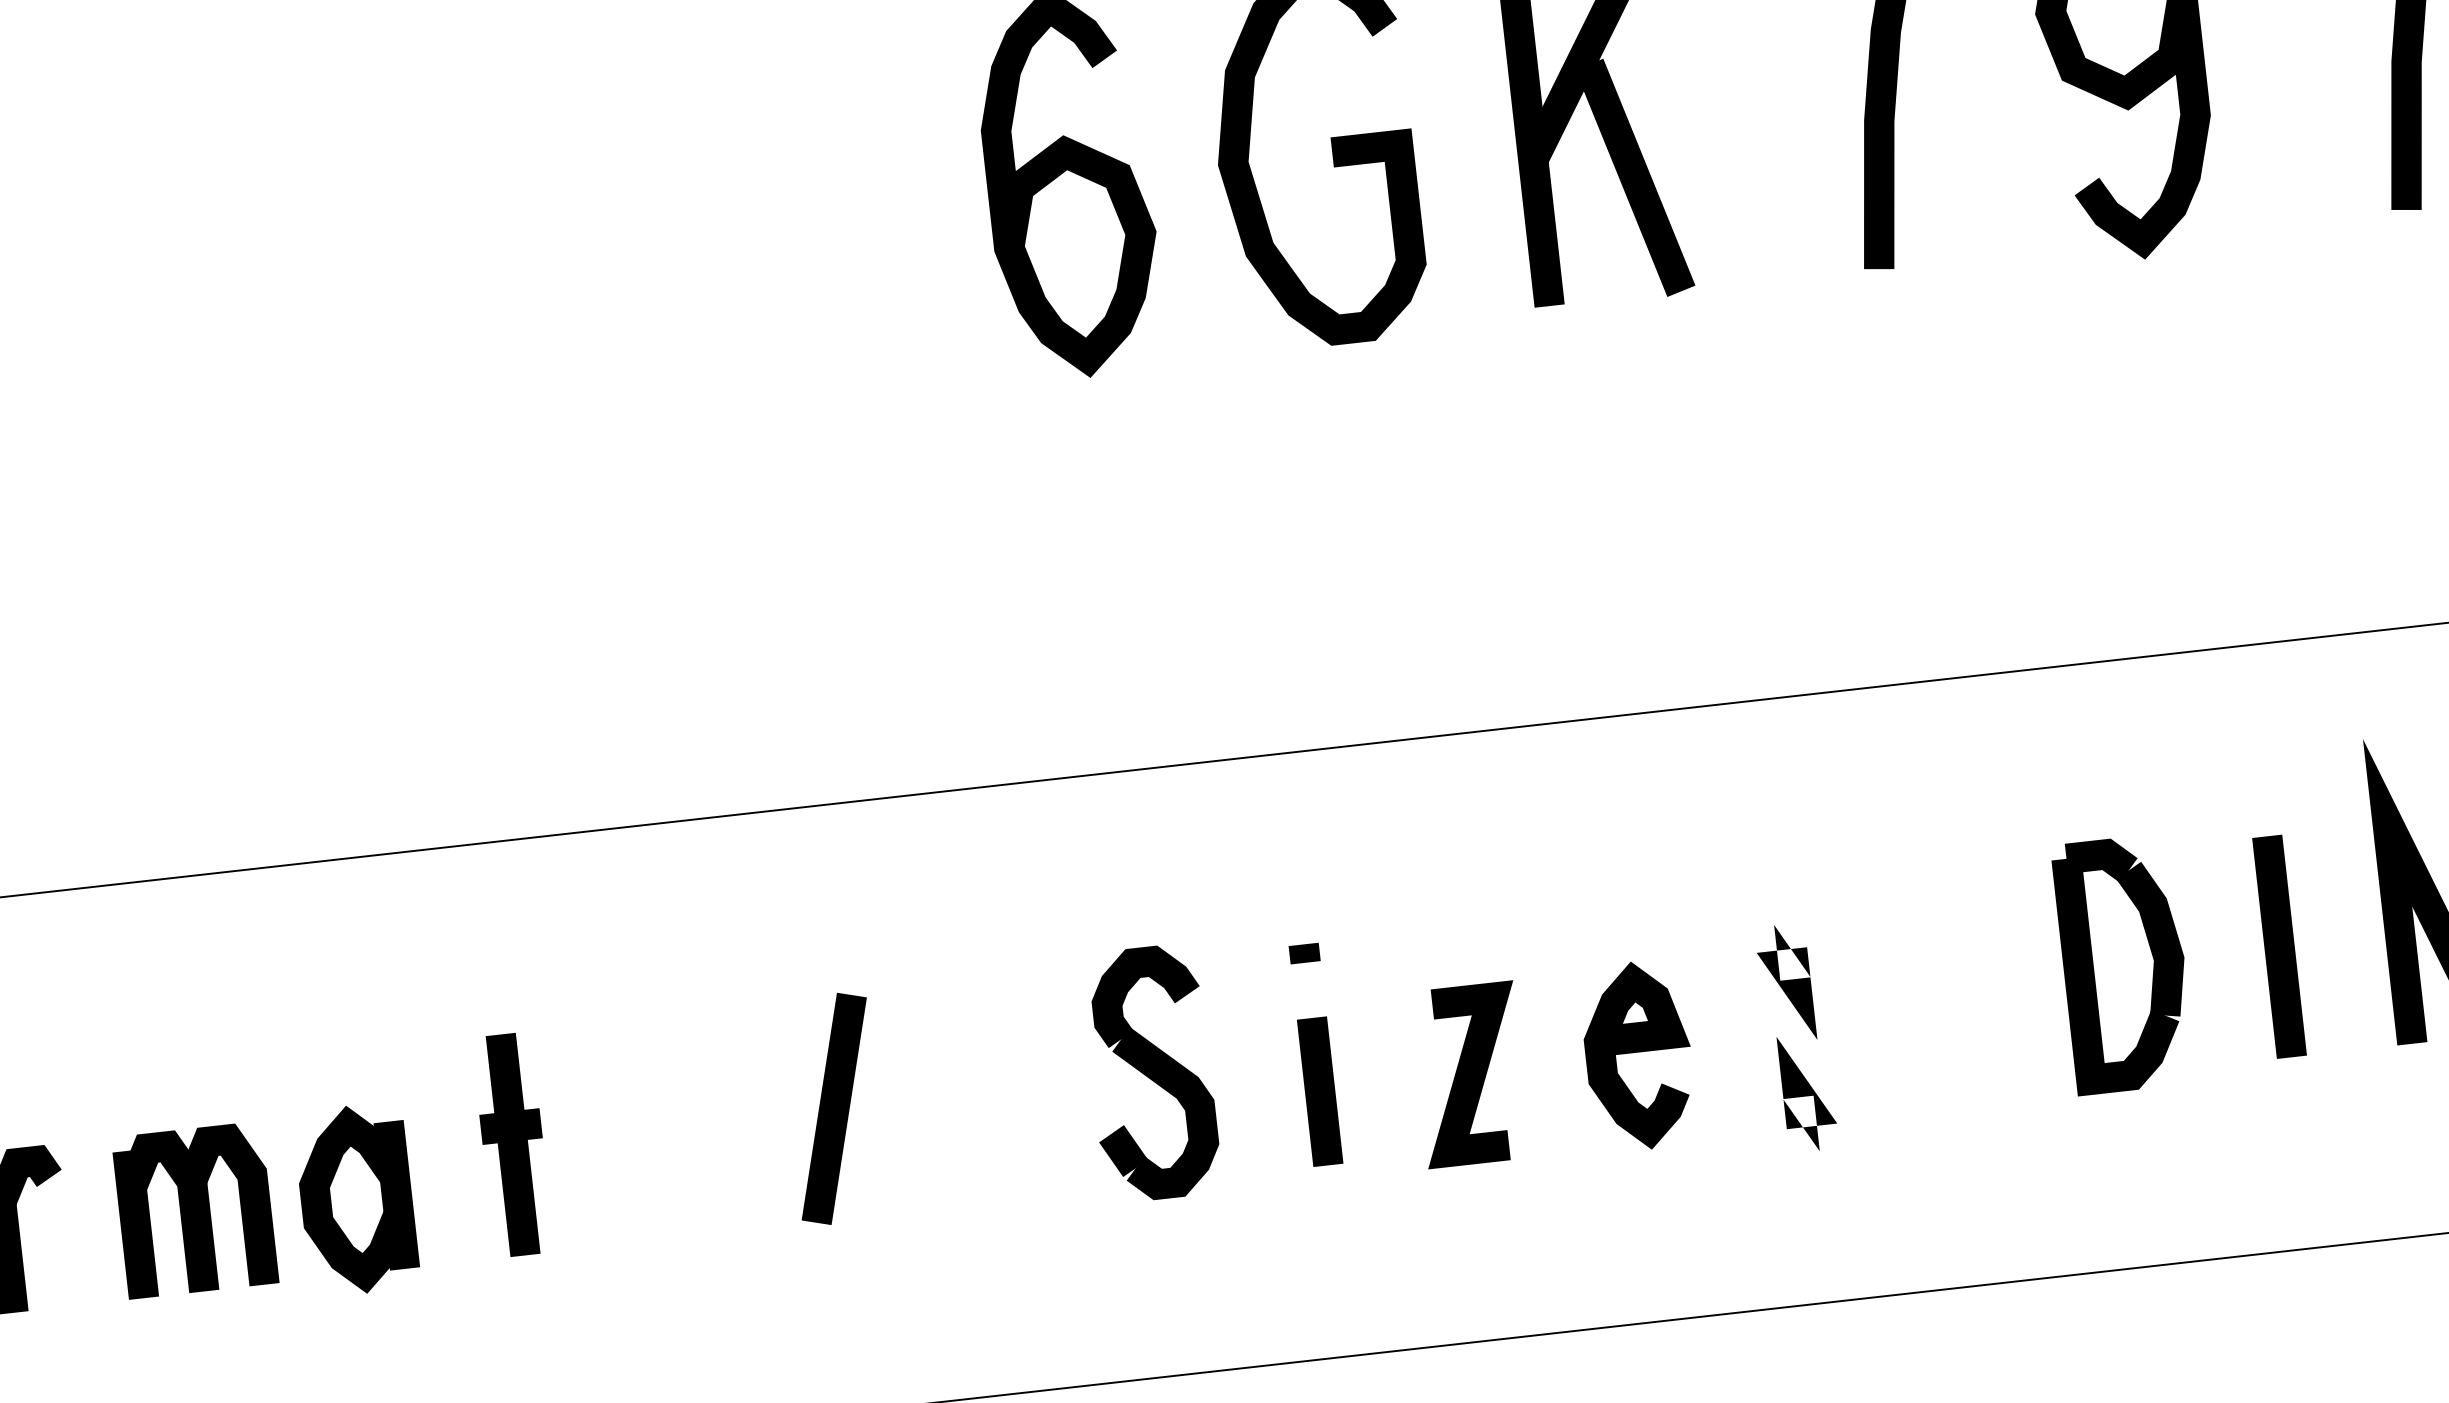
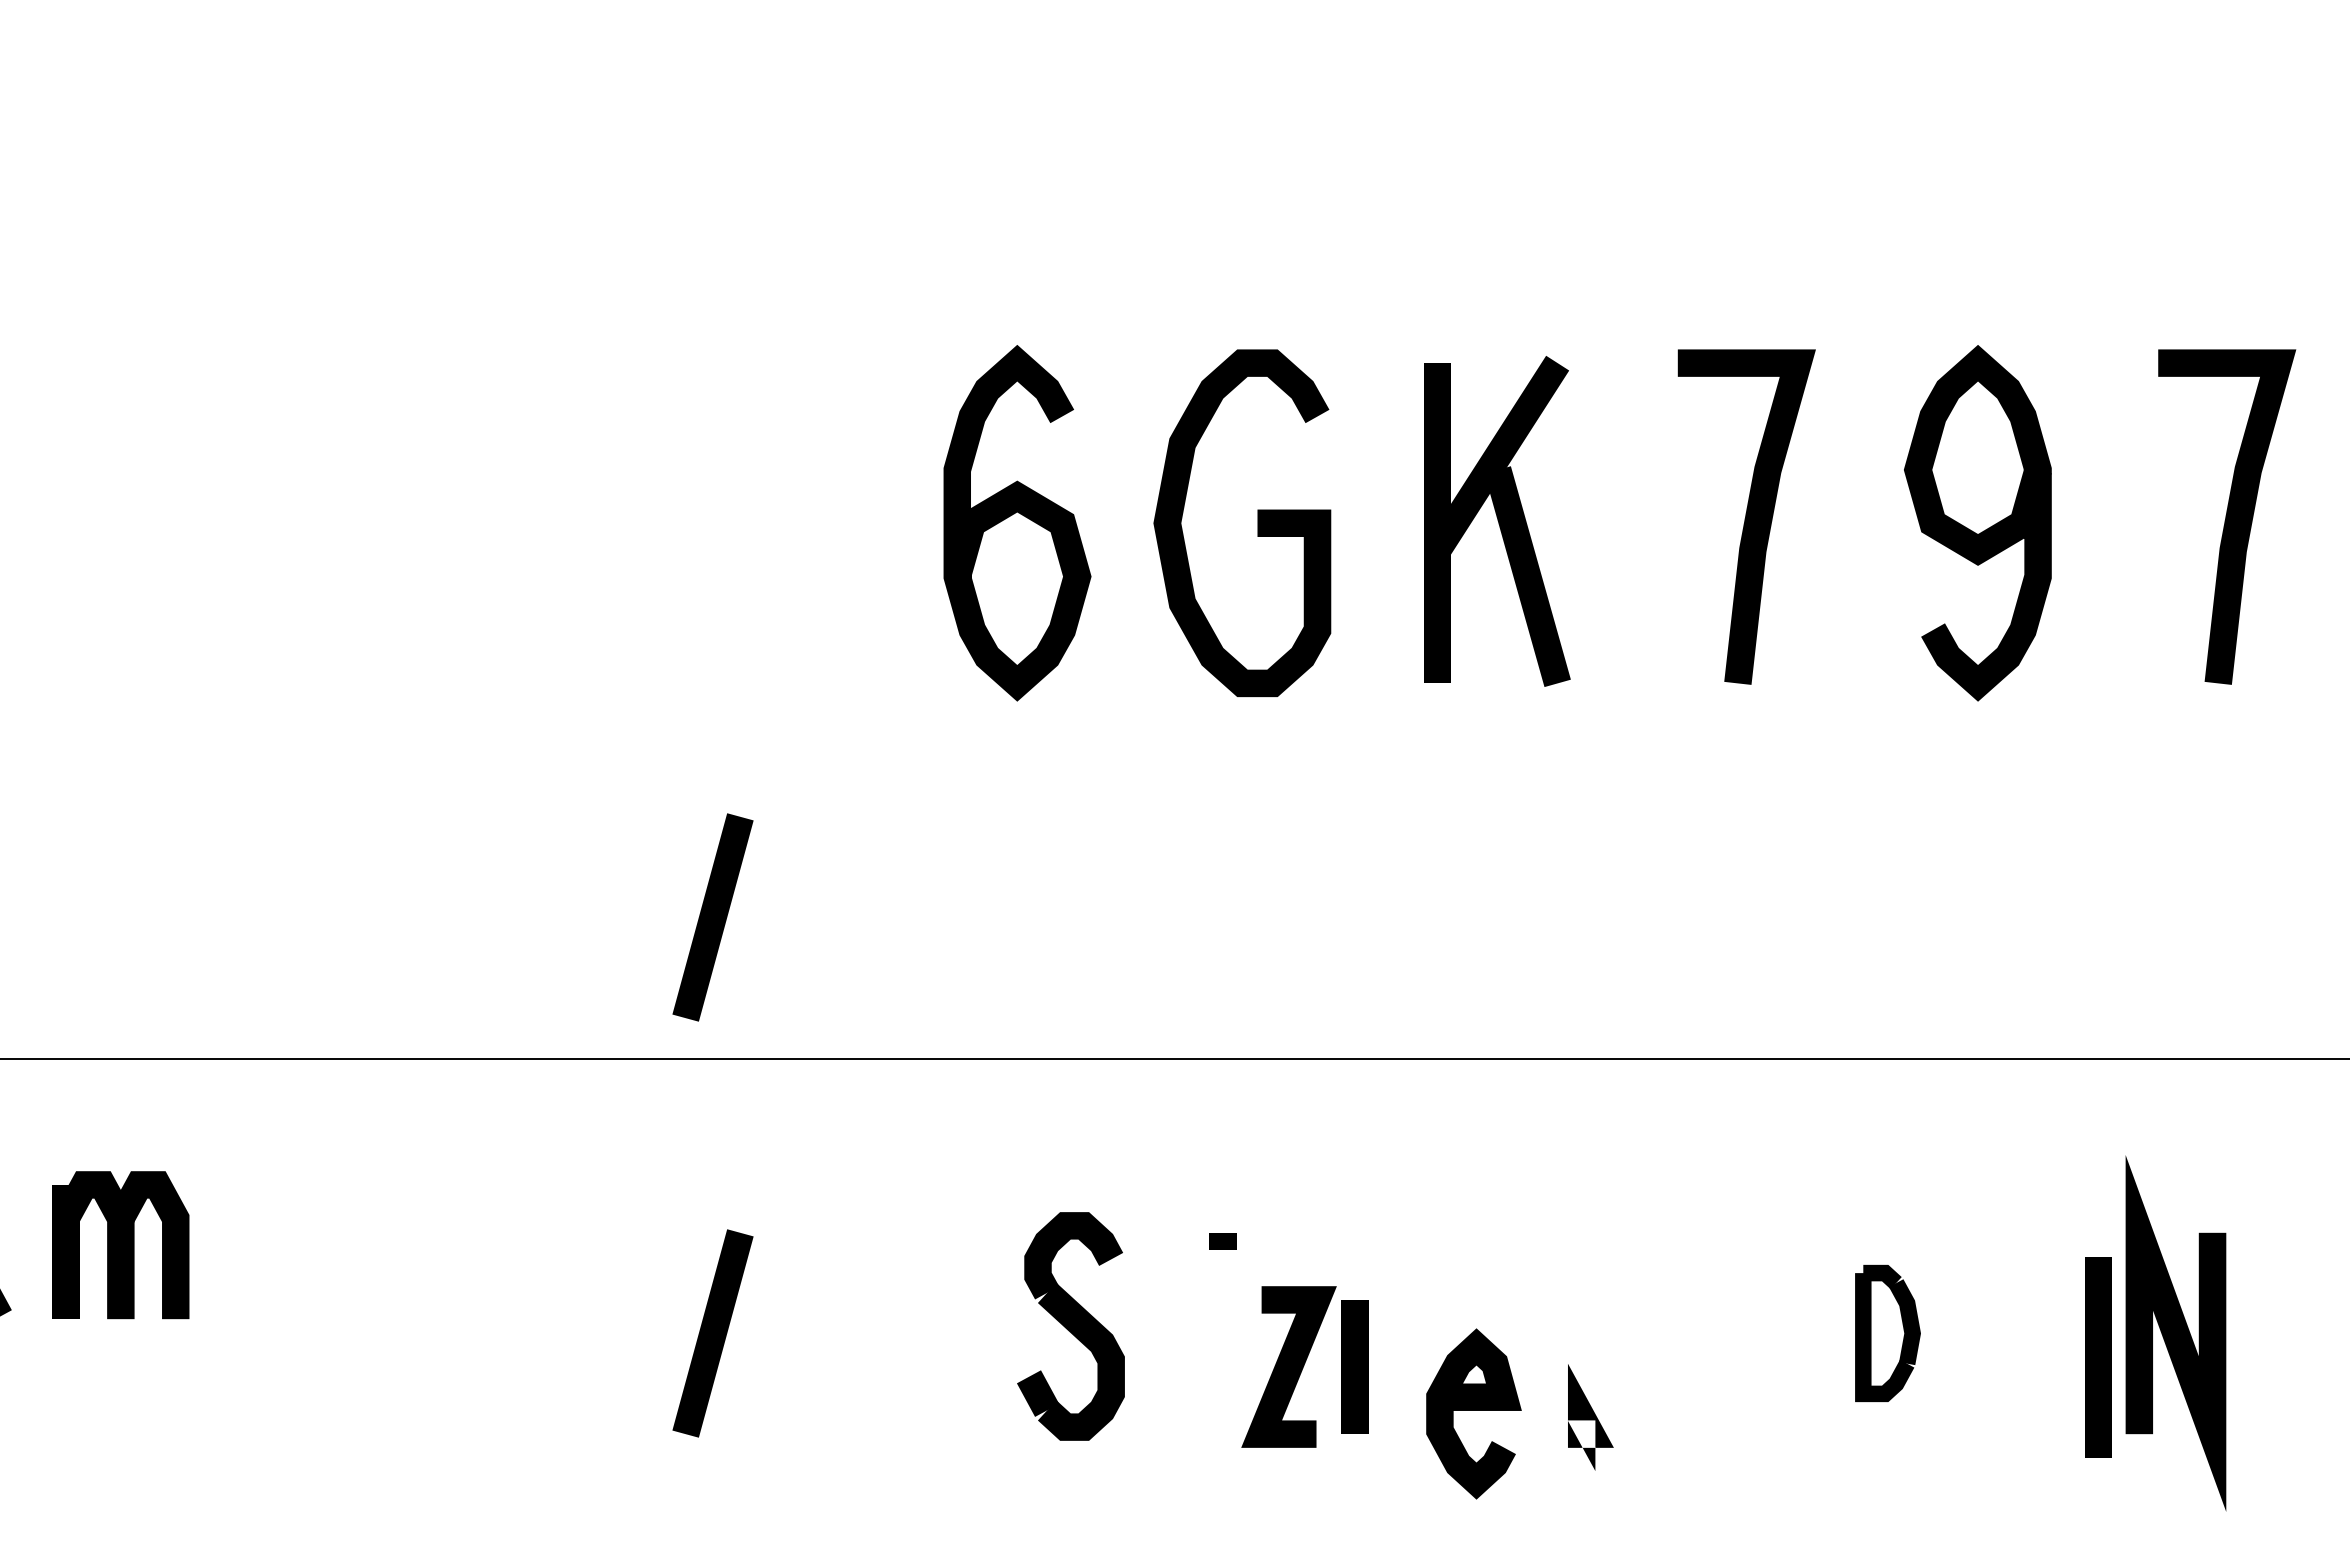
line: (782, 652) -> (712, 917), added
line: (2279, 946) -> (2098, 1357), moved
line: (1304, 953) -> (1222, 1241), moved
part: (2123, 964) -> (1887, 1333), size x0.6
part: (1785, 983) -> (1581, 1316), removed
curve: (1637, 1052) -> (1473, 1410), moved
part: (1150, 1073) -> (1070, 1326), moved
line: (1319, 1091) -> (1354, 1366), moved
part: (513, 1144) -> (420, 1333), removed
part: (355, 1199) -> (273, 1366), removed
part: (194, 1210) -> (120, 1245), moved

